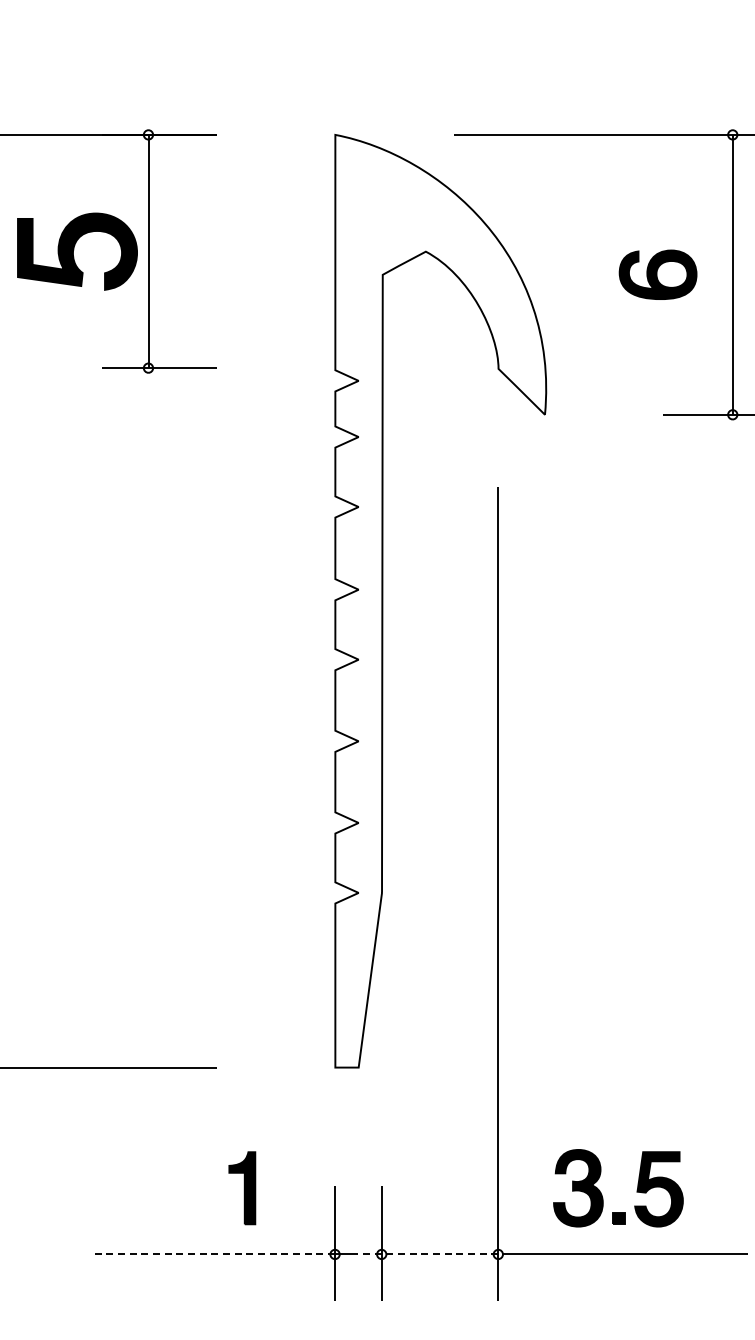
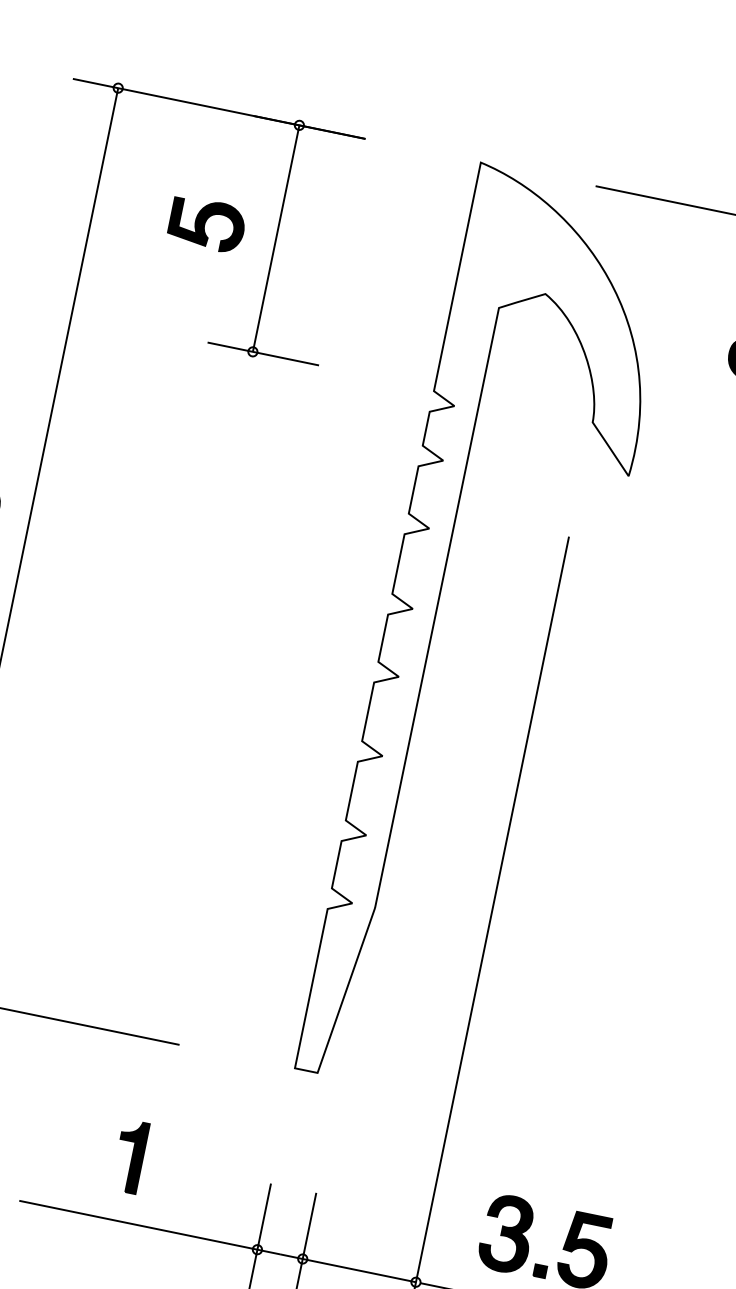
part: (77, 251) -> (207, 224), size x0.62
part: (242, 1188) -> (130, 1156), moved
line: (212, 1254) -> (138, 1225), dashed -> solid
line: (428, 1254) -> (348, 1268), dashed -> solid

